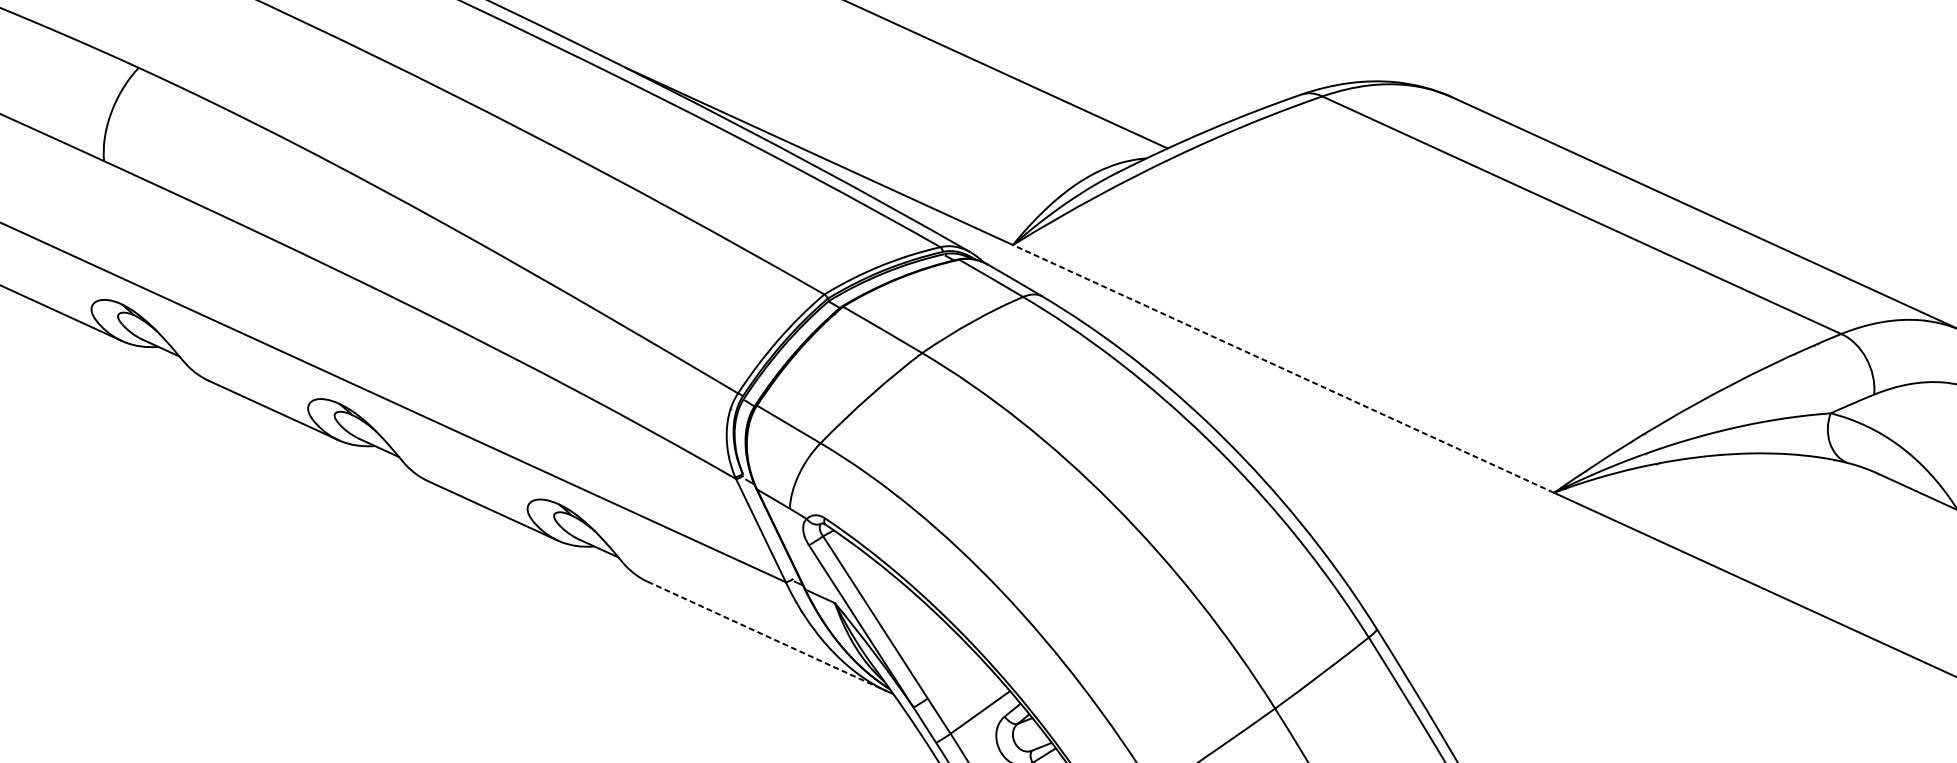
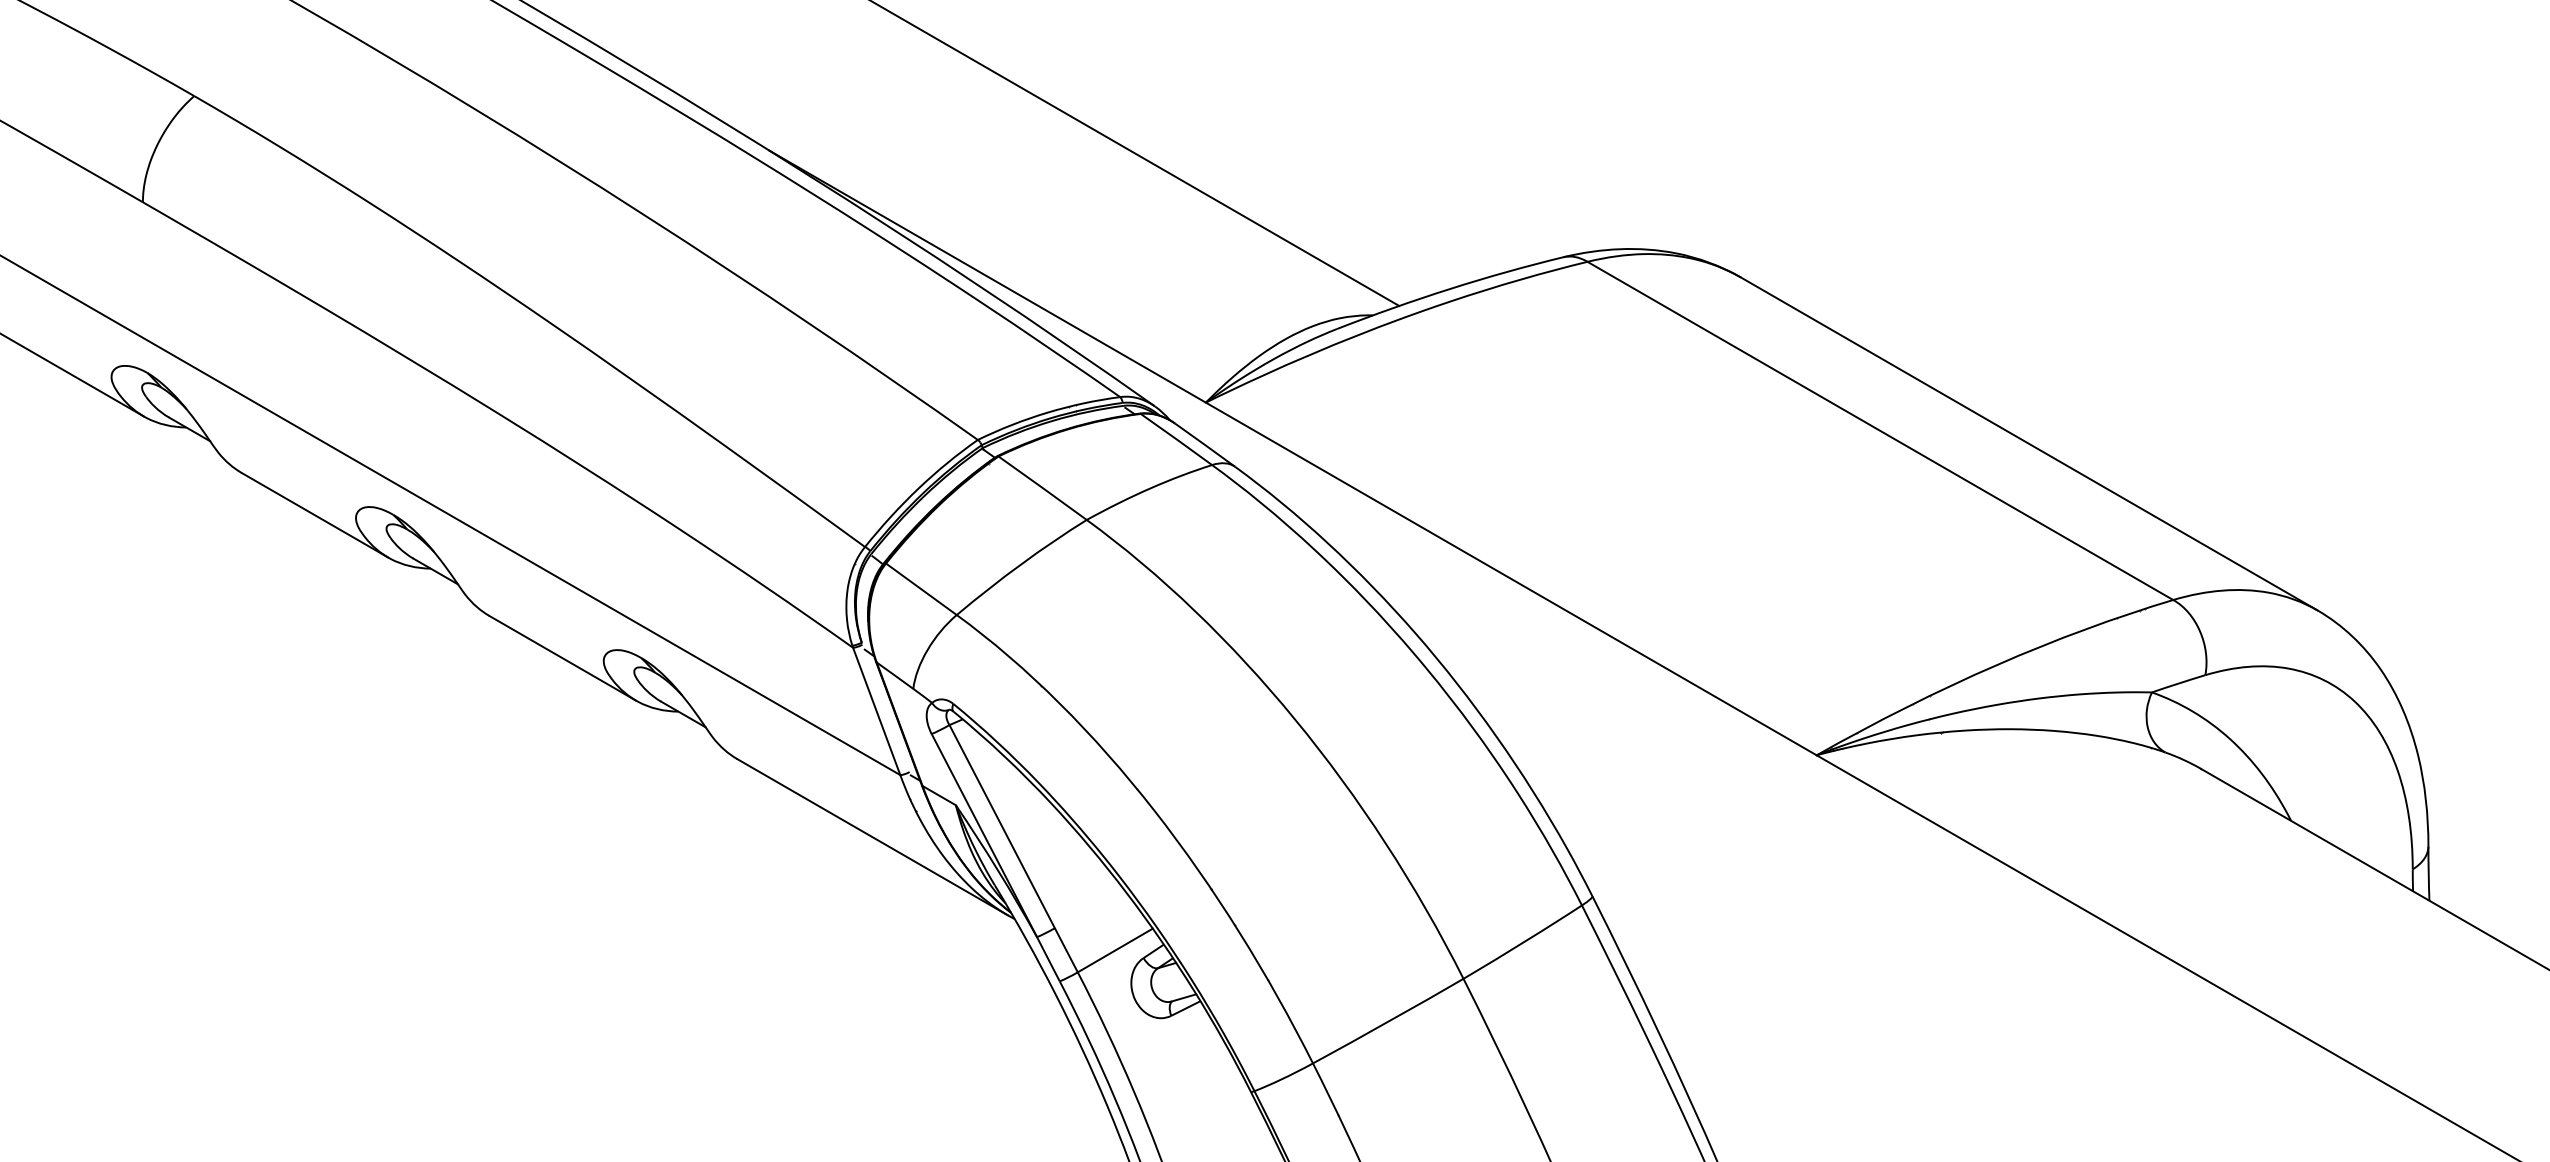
line: (1283, 368) -> (1511, 578), dashed -> solid
line: (768, 636) -> (873, 837), dashed -> solid

